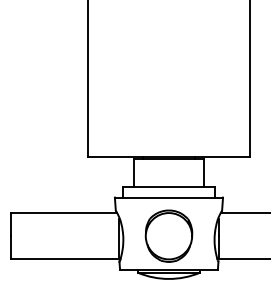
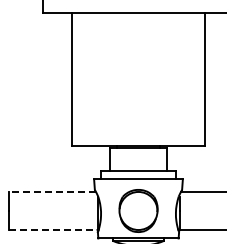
line: (64, 212) -> (52, 191), solid -> dashed
line: (65, 260) -> (53, 230), solid -> dashed

